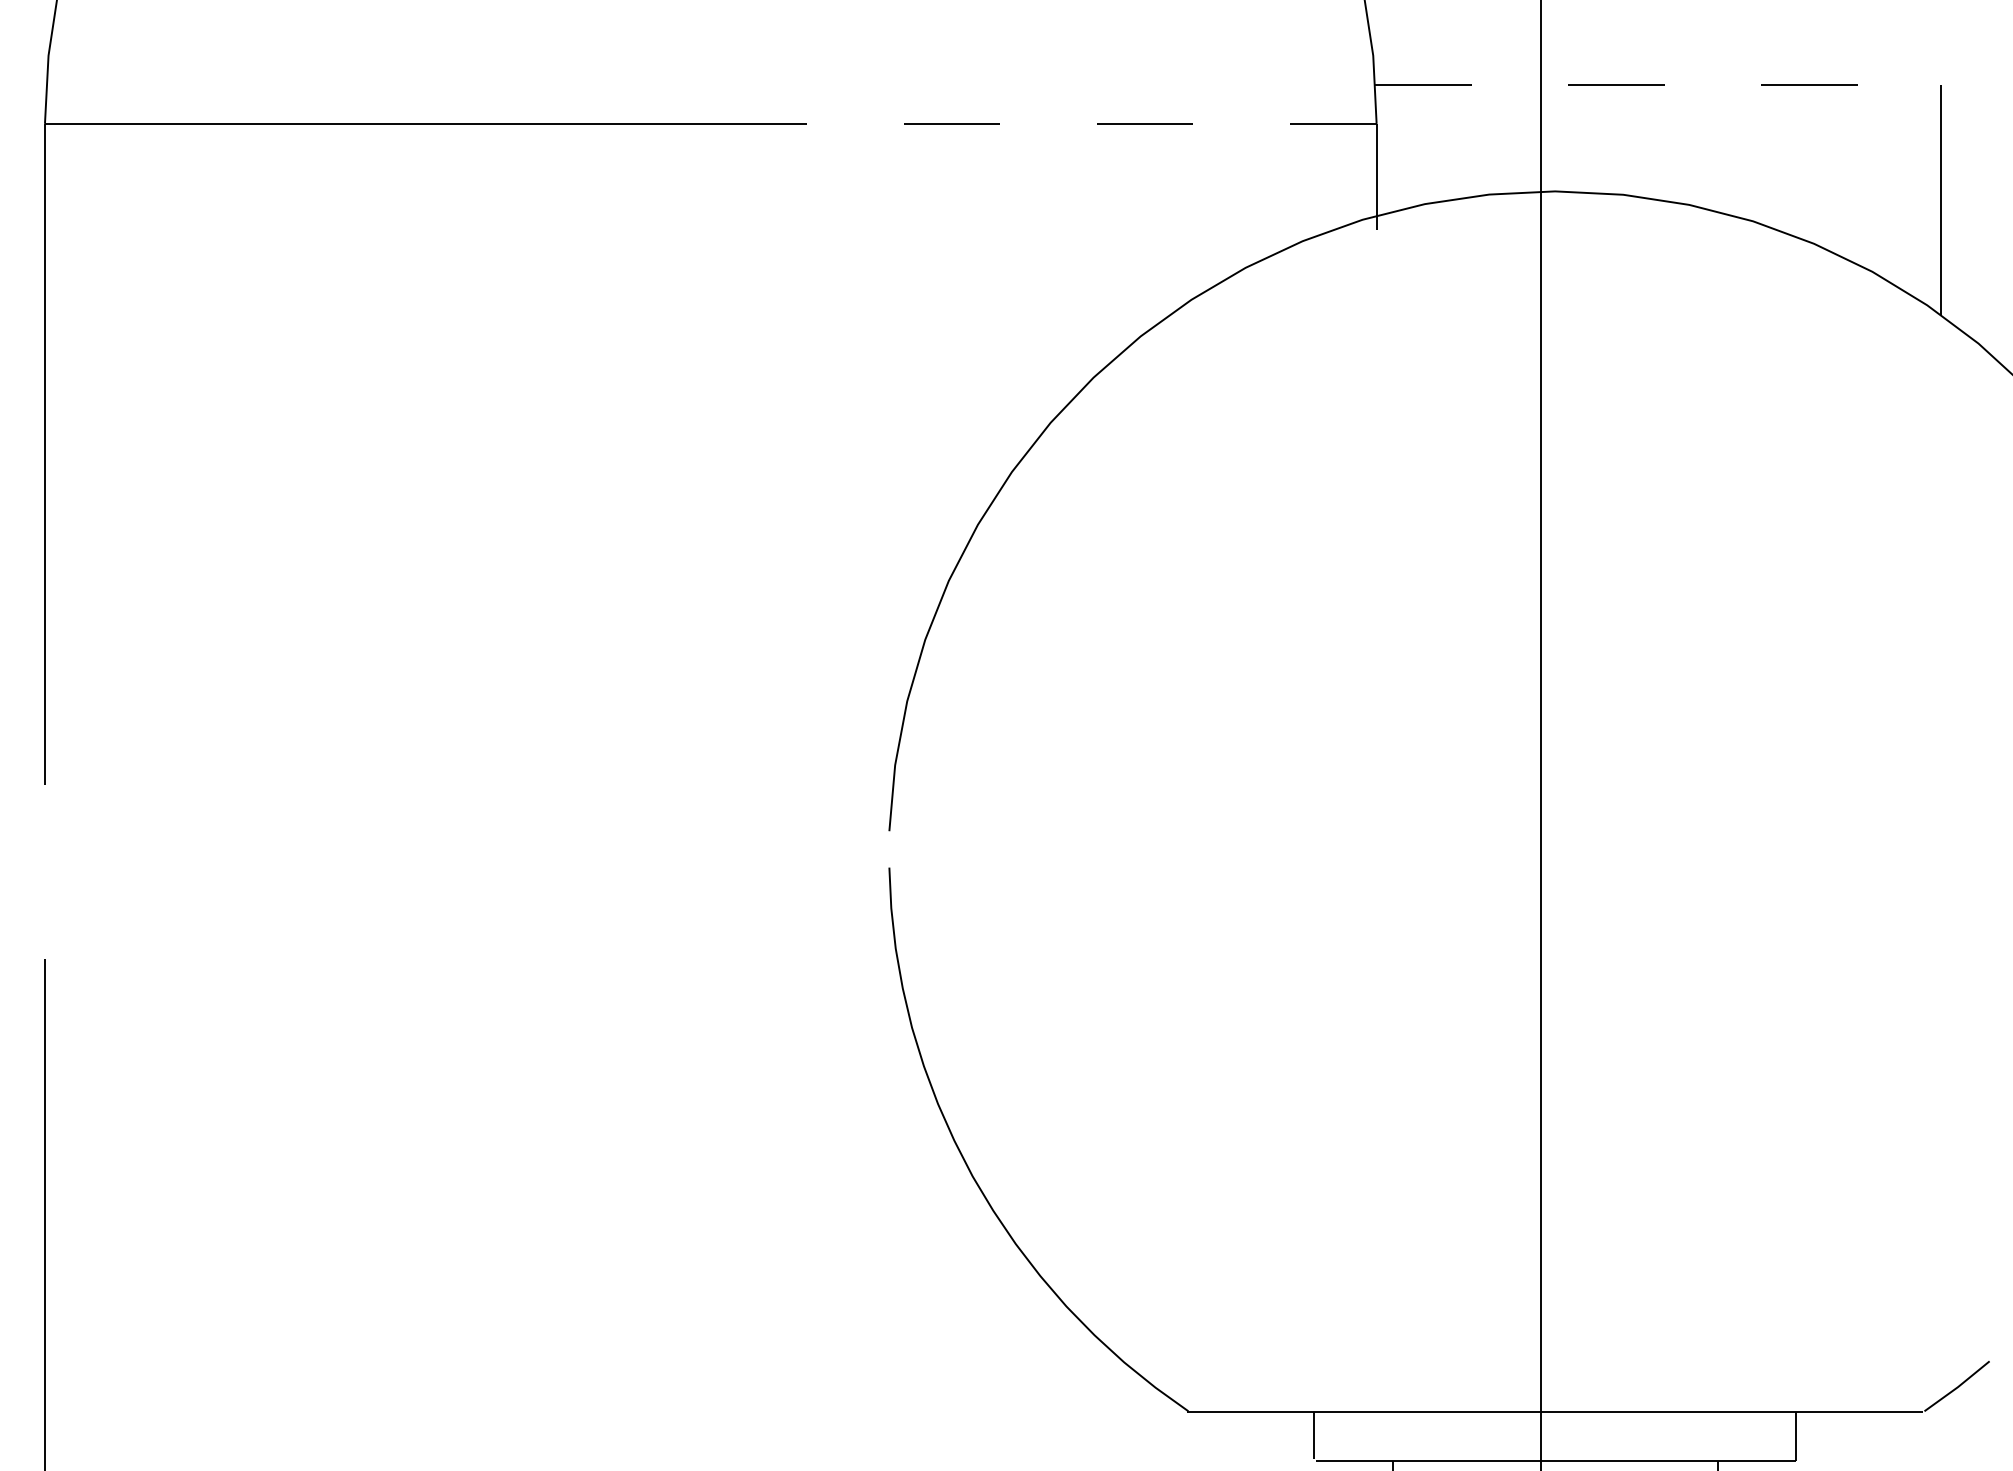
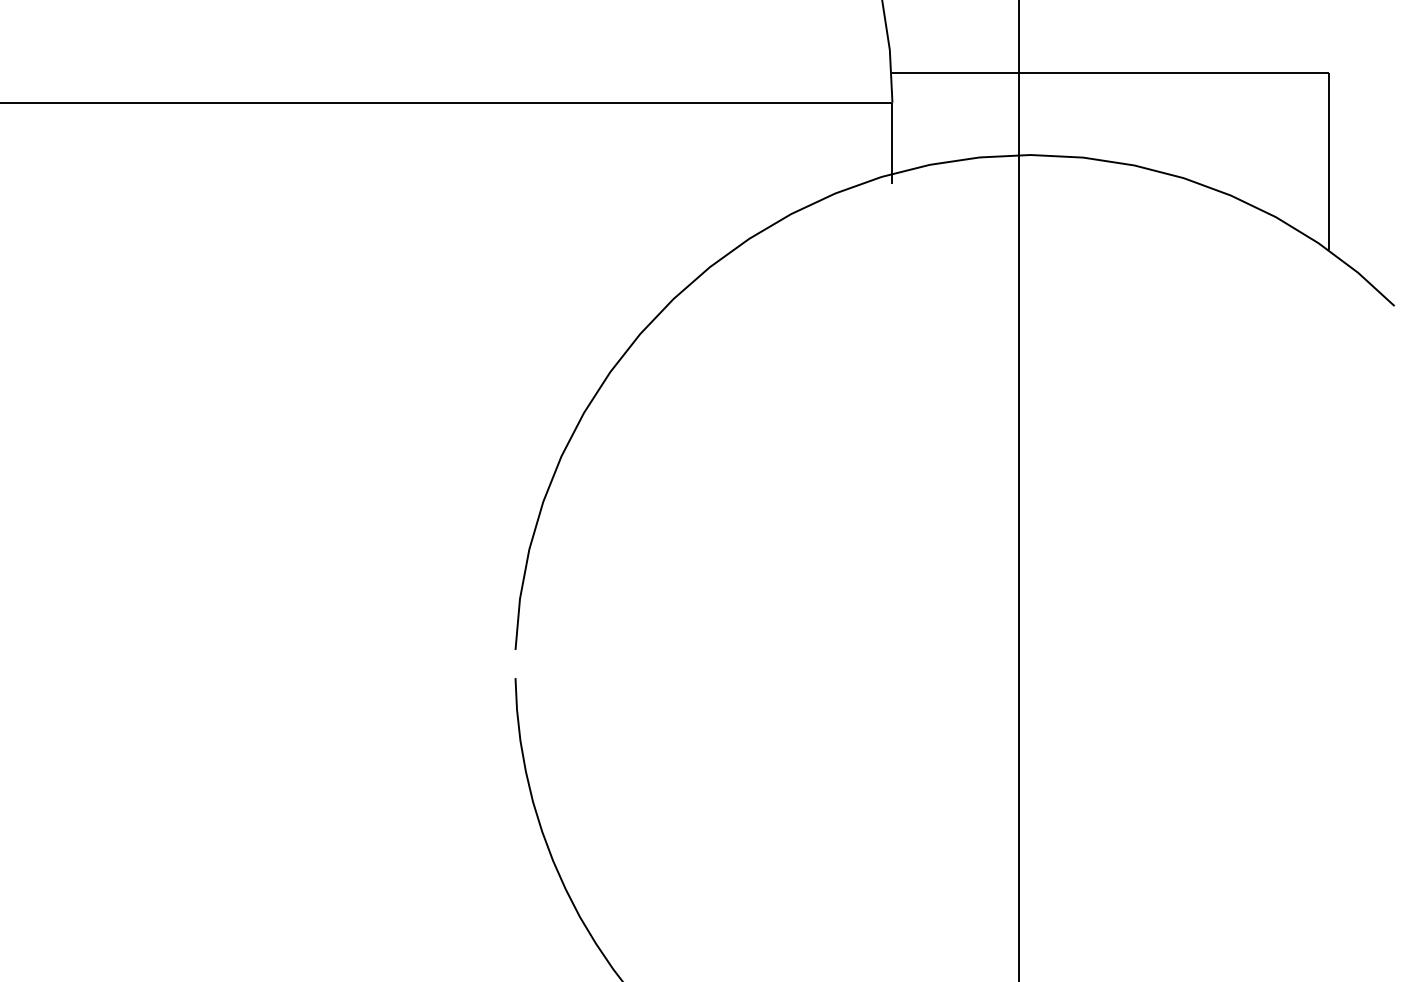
line: (1658, 85) -> (1110, 73), dashed -> solid
line: (1043, 123) -> (634, 102), dashed -> solid

